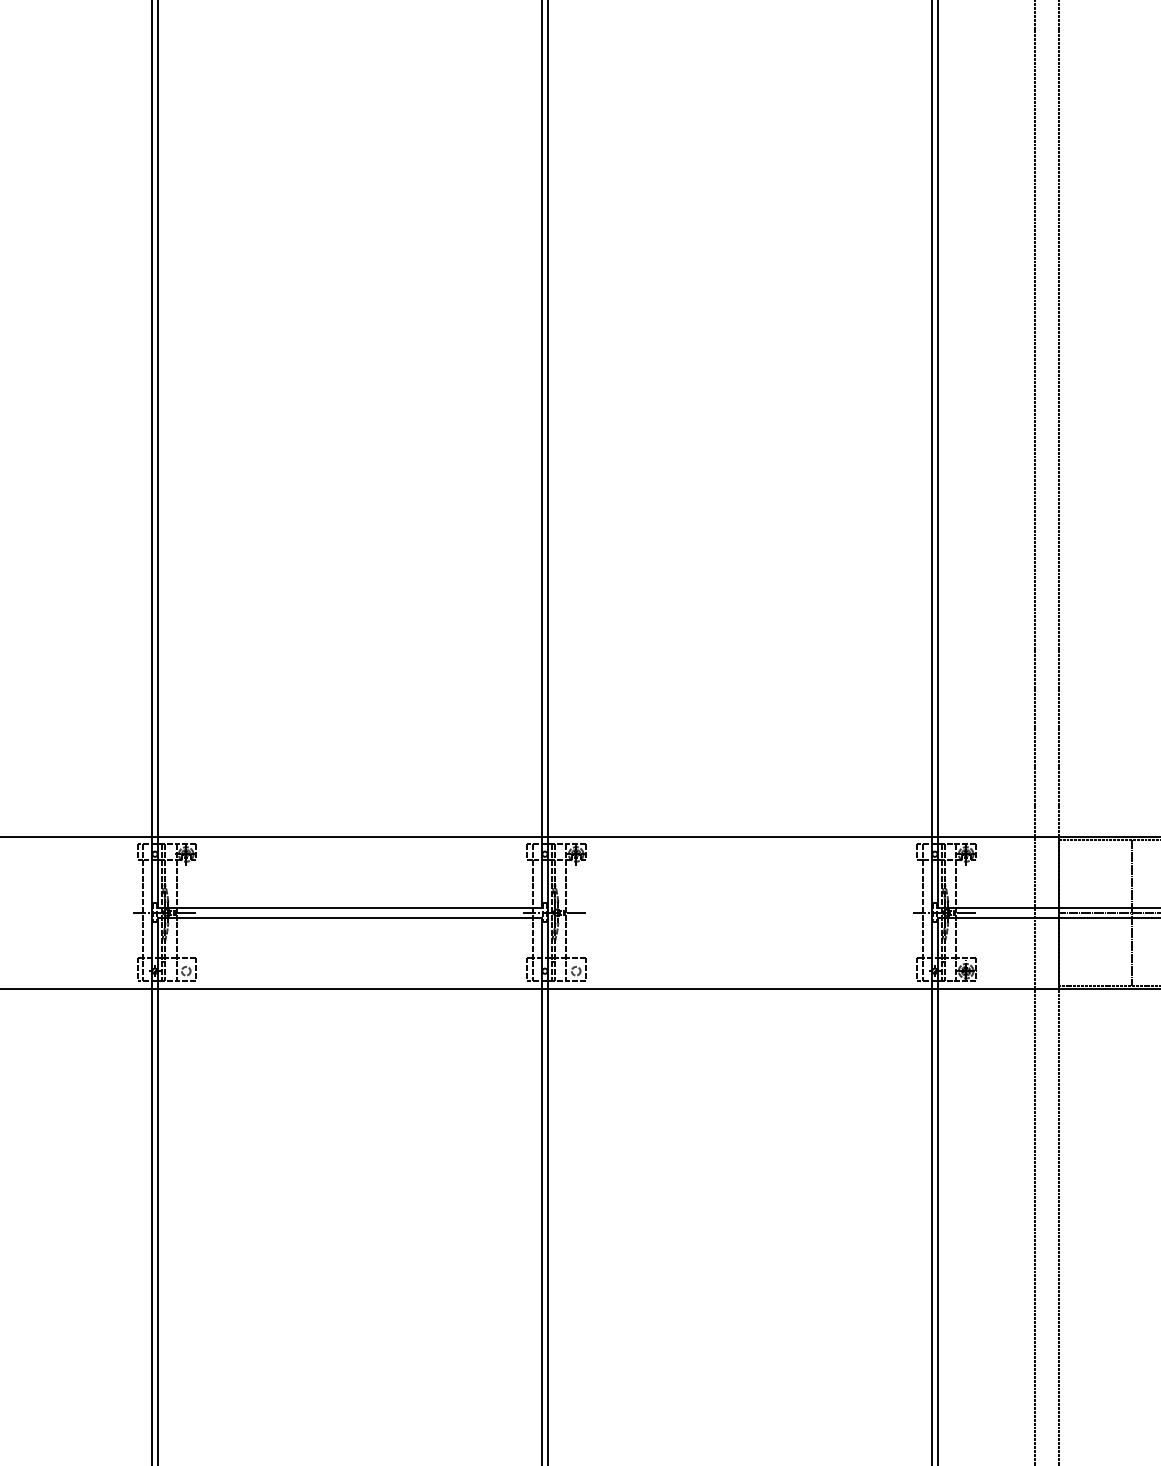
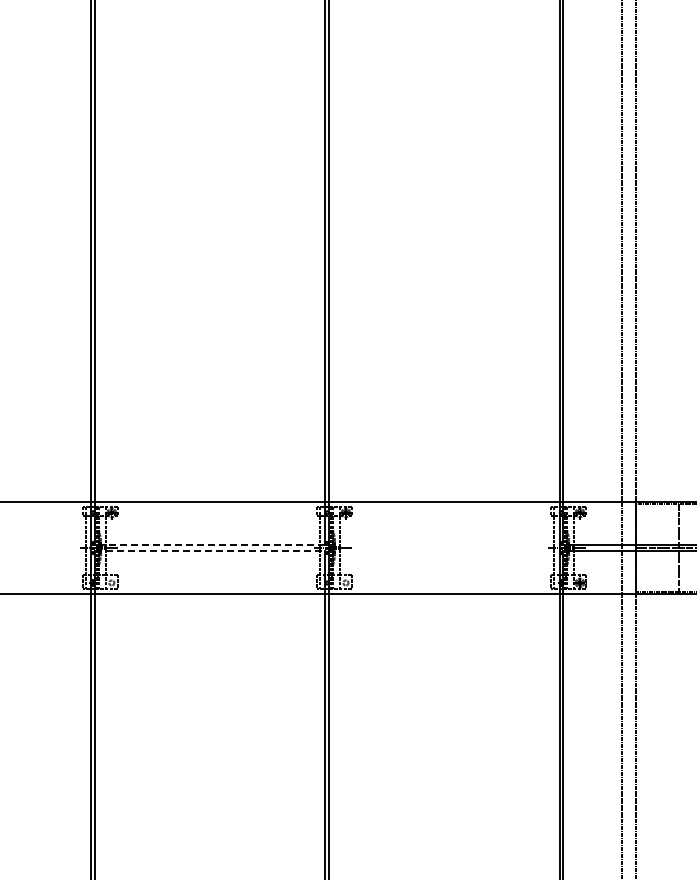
line: (348, 907) -> (209, 544), solid -> dashed
line: (350, 917) -> (210, 550), solid -> dashed

